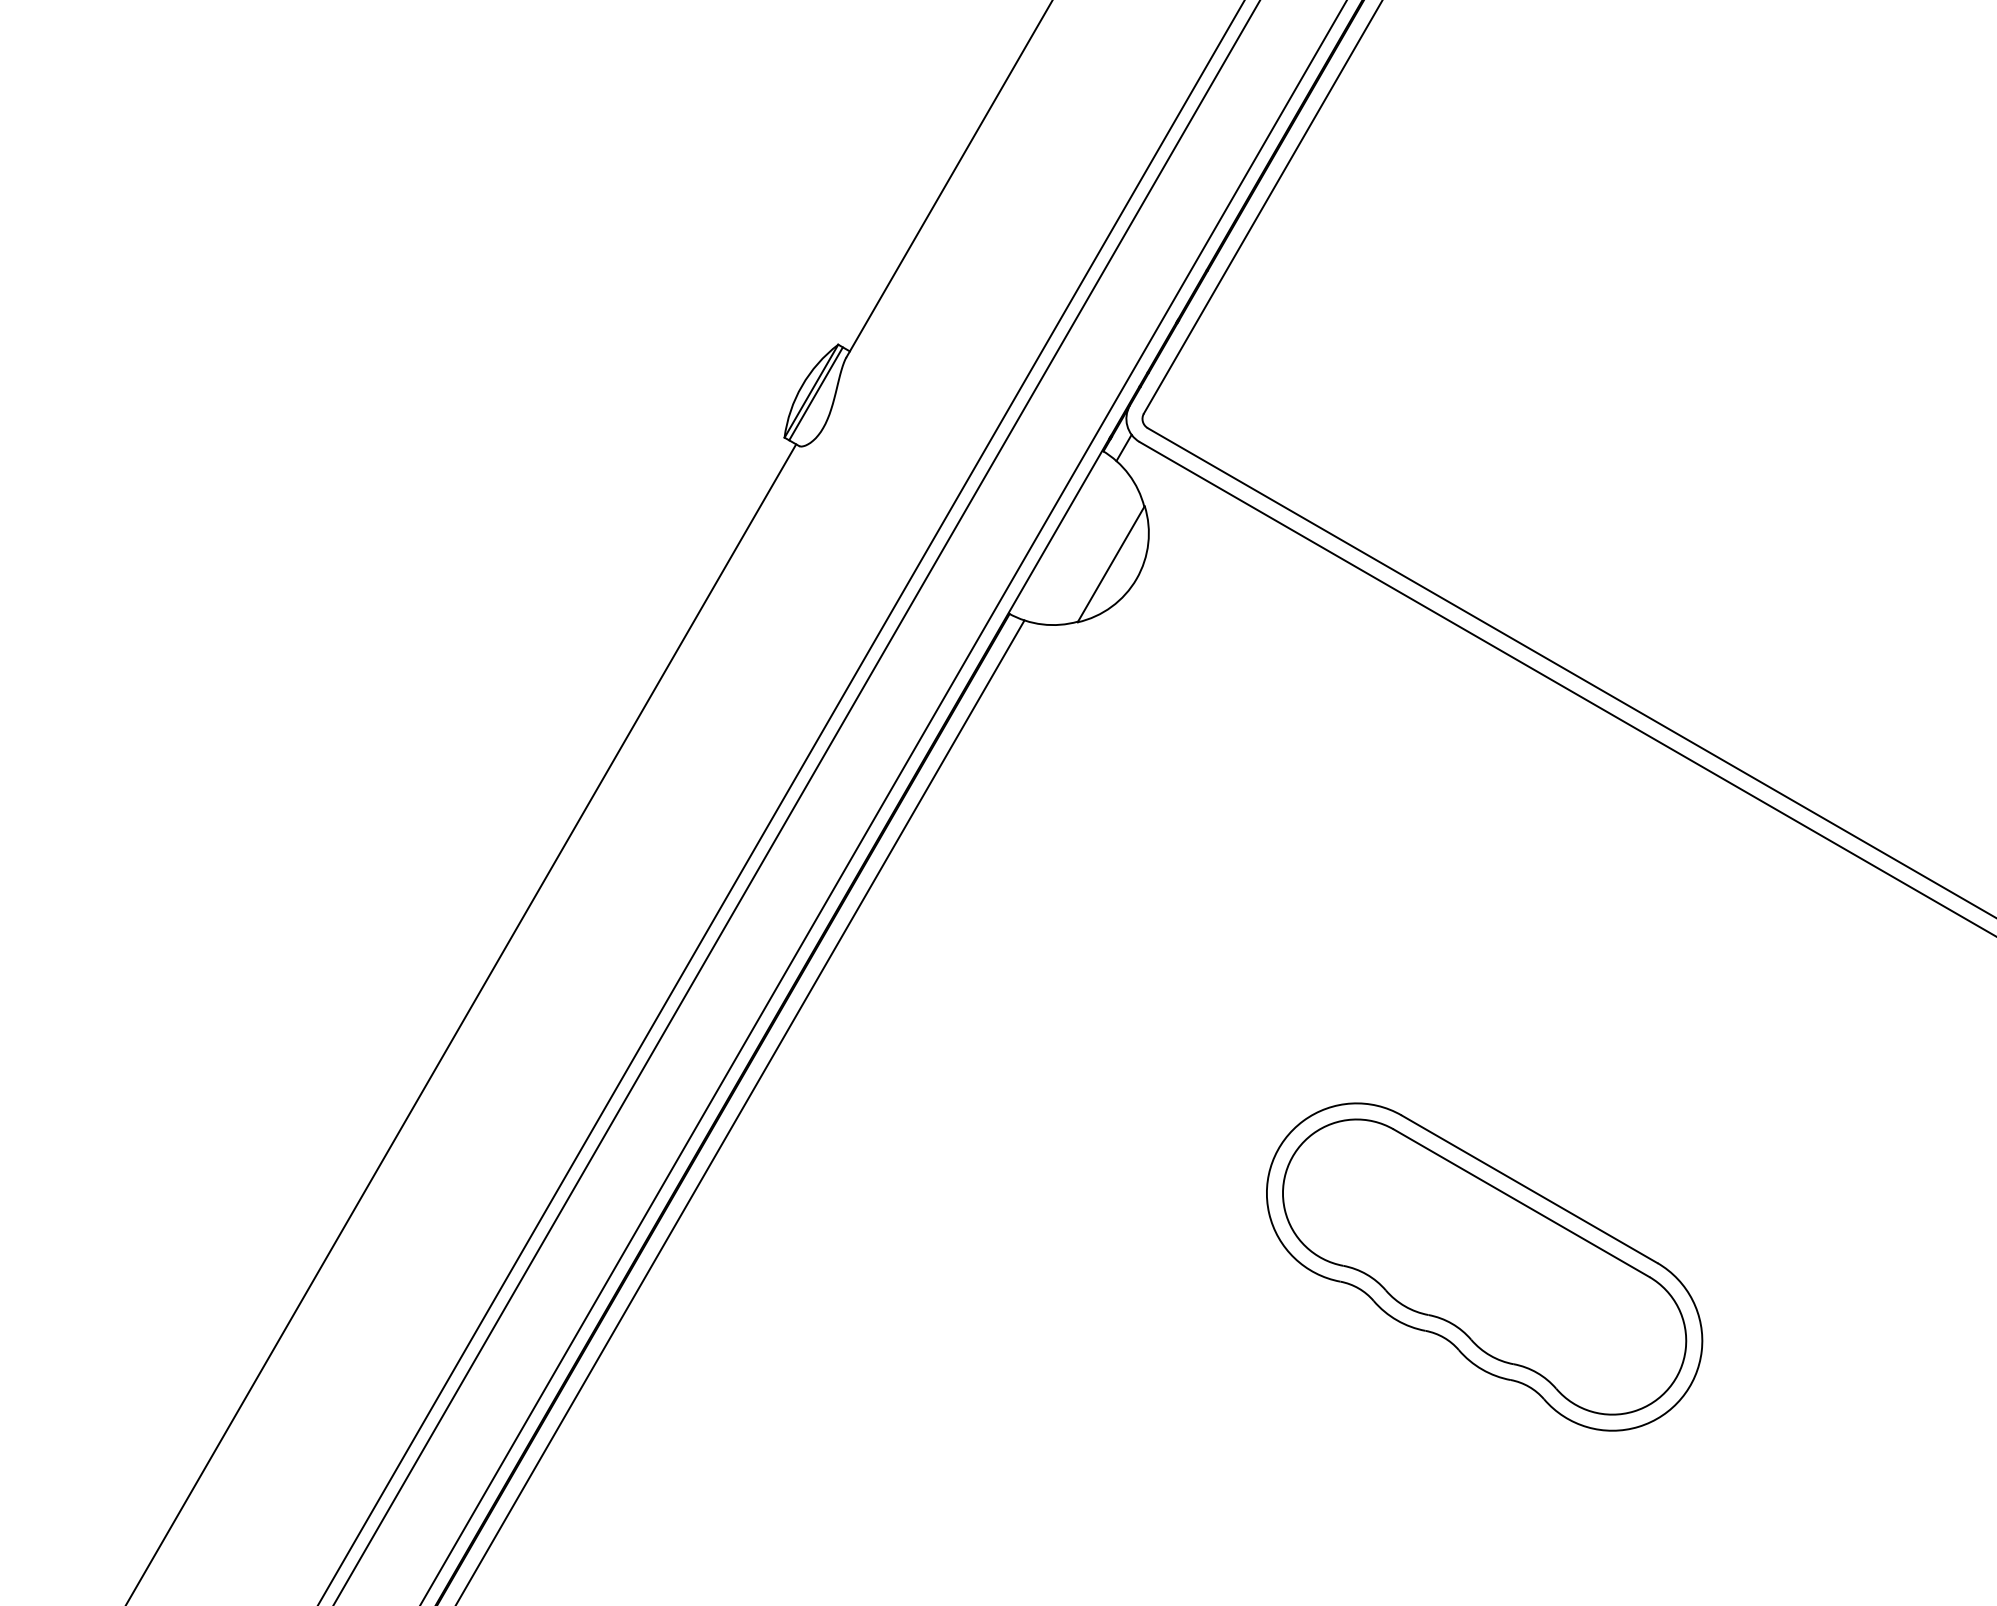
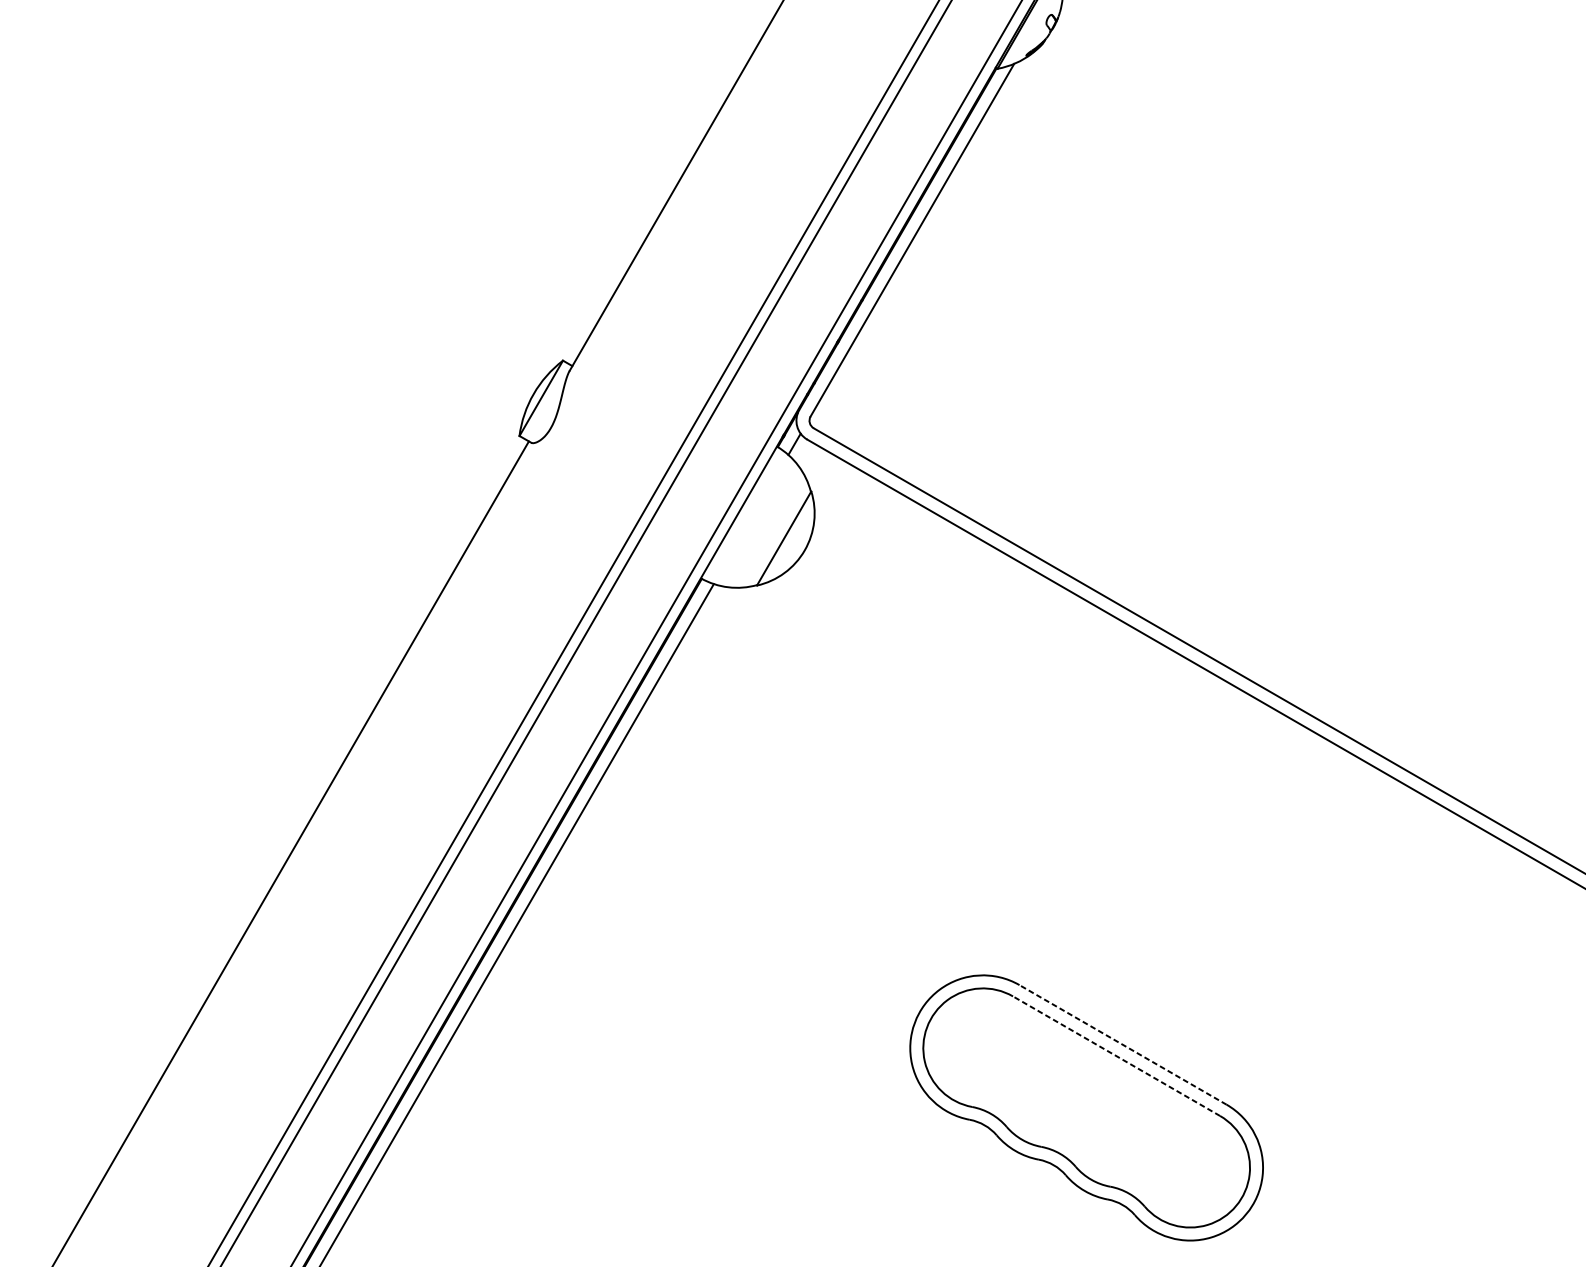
line: (815, 393) -> (544, 400), removed
line: (1529, 1189) -> (1123, 1045), solid -> dashed
line: (1521, 1203) -> (1116, 1056), solid -> dashed

